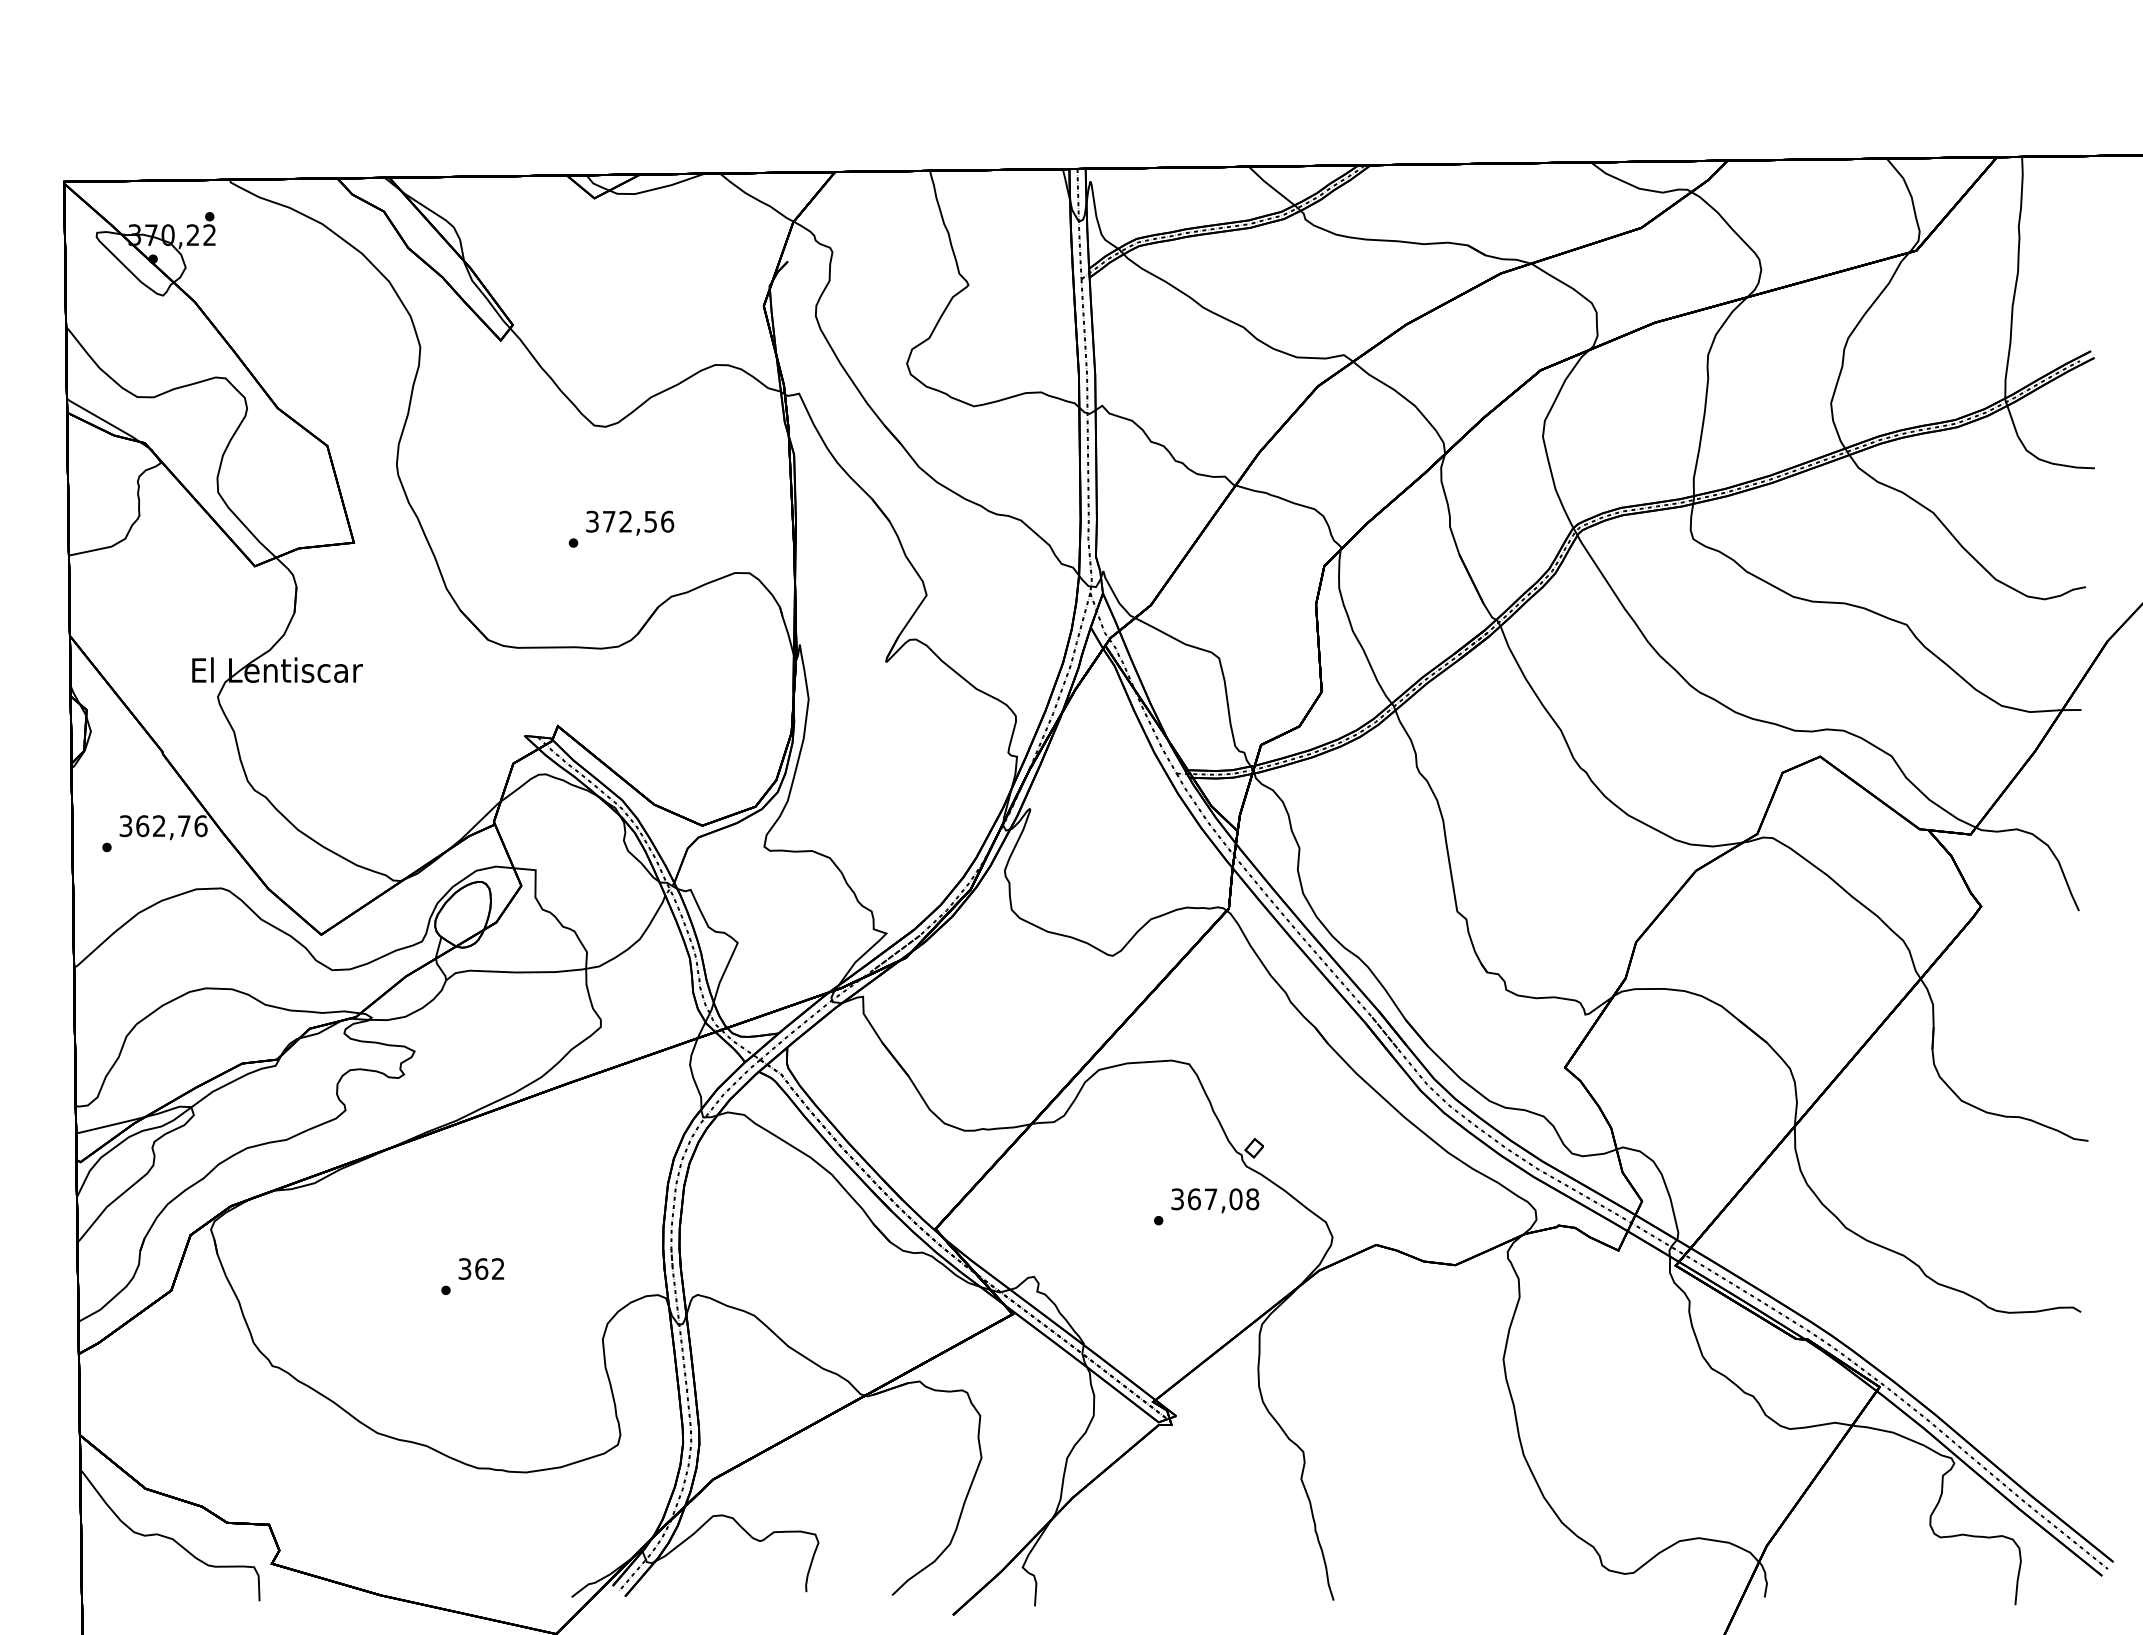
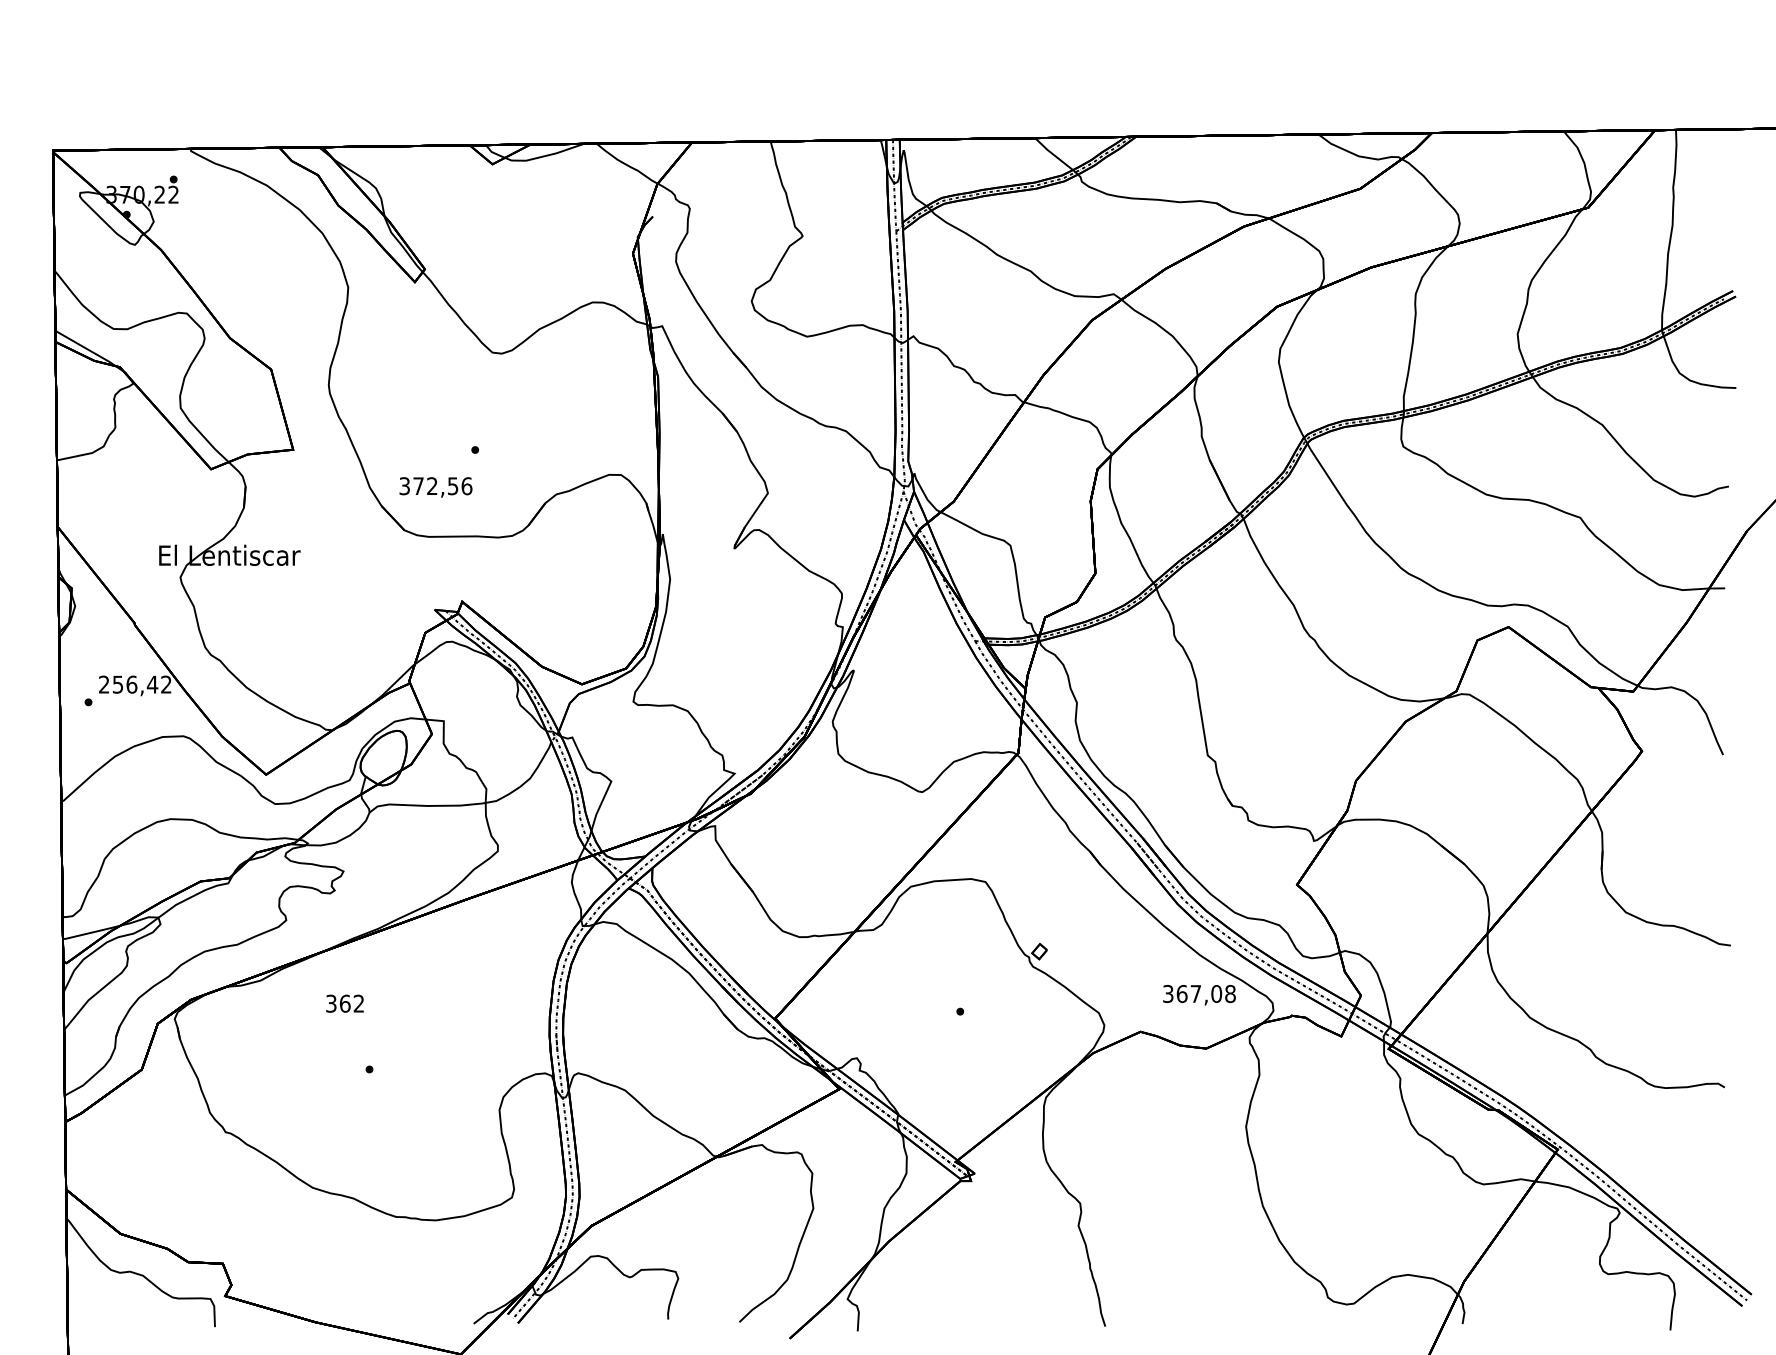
text: (630, 522) -> (436, 486), moved
text: (163, 826) -> (135, 684), 362,76 -> 256,42
text: (1215, 1200) -> (1199, 994), moved
text: (480, 1268) -> (344, 1003), moved

